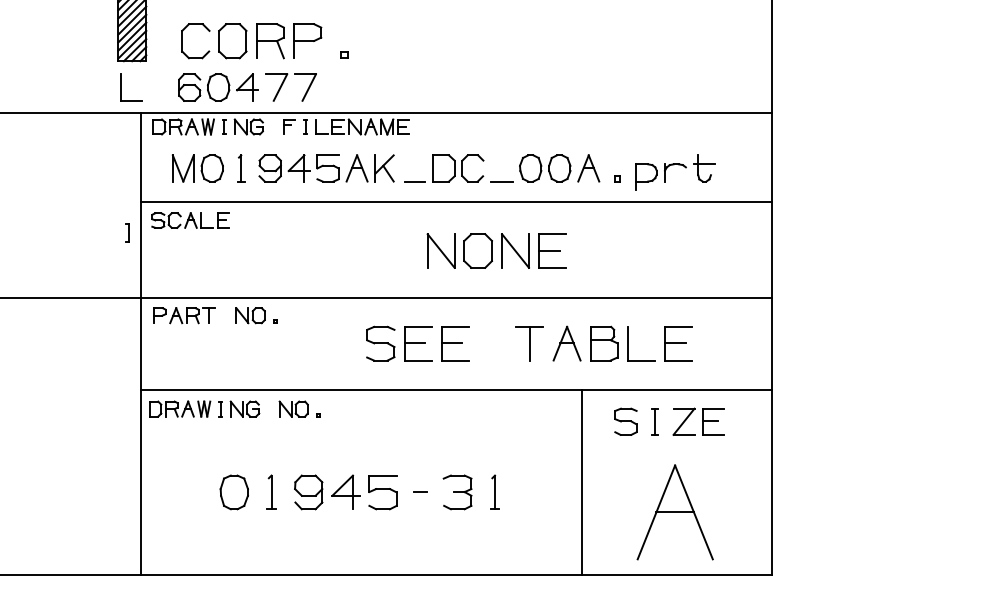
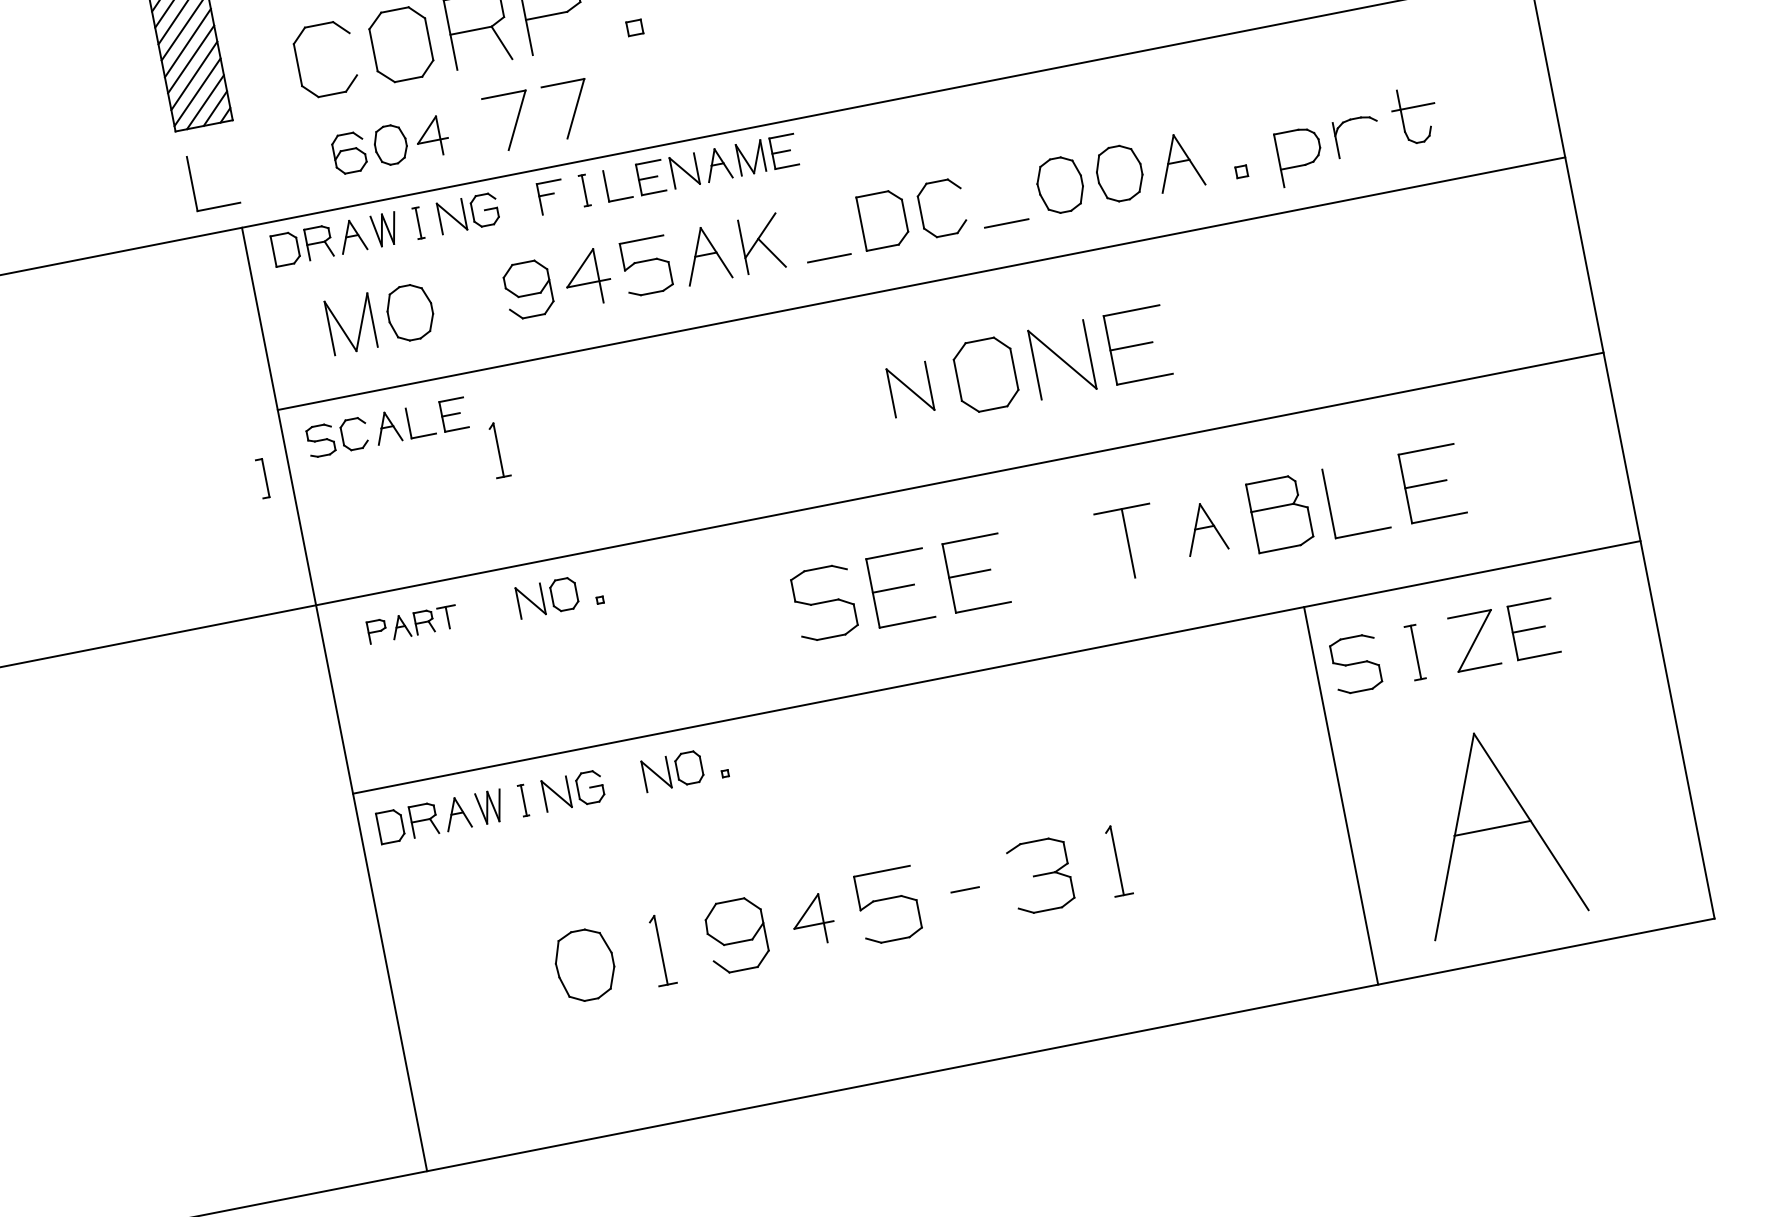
part: (218, 87) -> (390, 145), size x0.7
part: (241, 168) -> (499, 450), moved
part: (440, 250) -> (909, 388), size x0.7
part: (184, 315) -> (412, 624), size x0.7
part: (566, 343) -> (1203, 528), size x0.7
line: (581, 482) -> (1340, 795), moved
part: (345, 491) -> (811, 918), size x0.7

